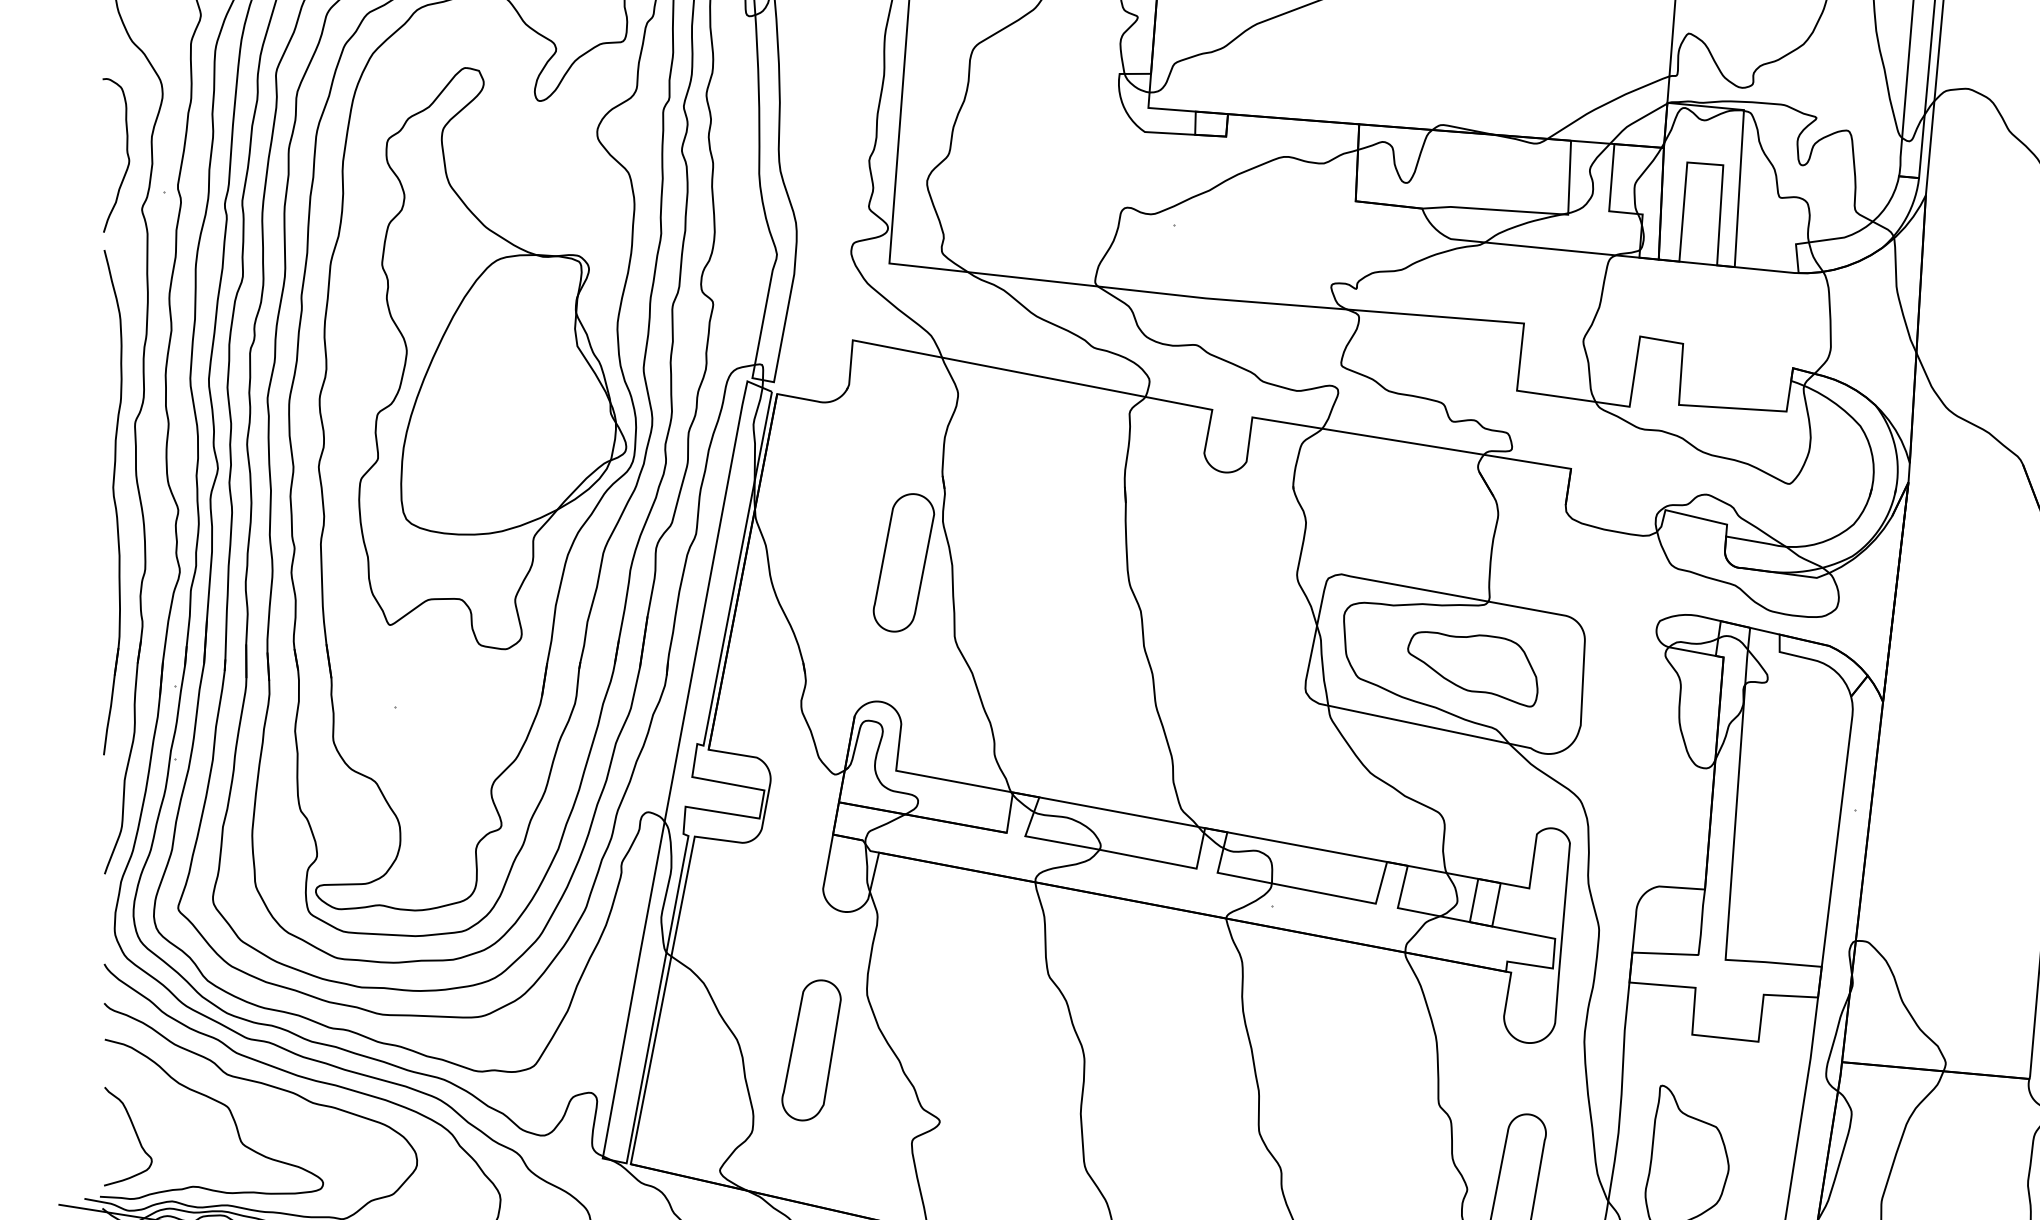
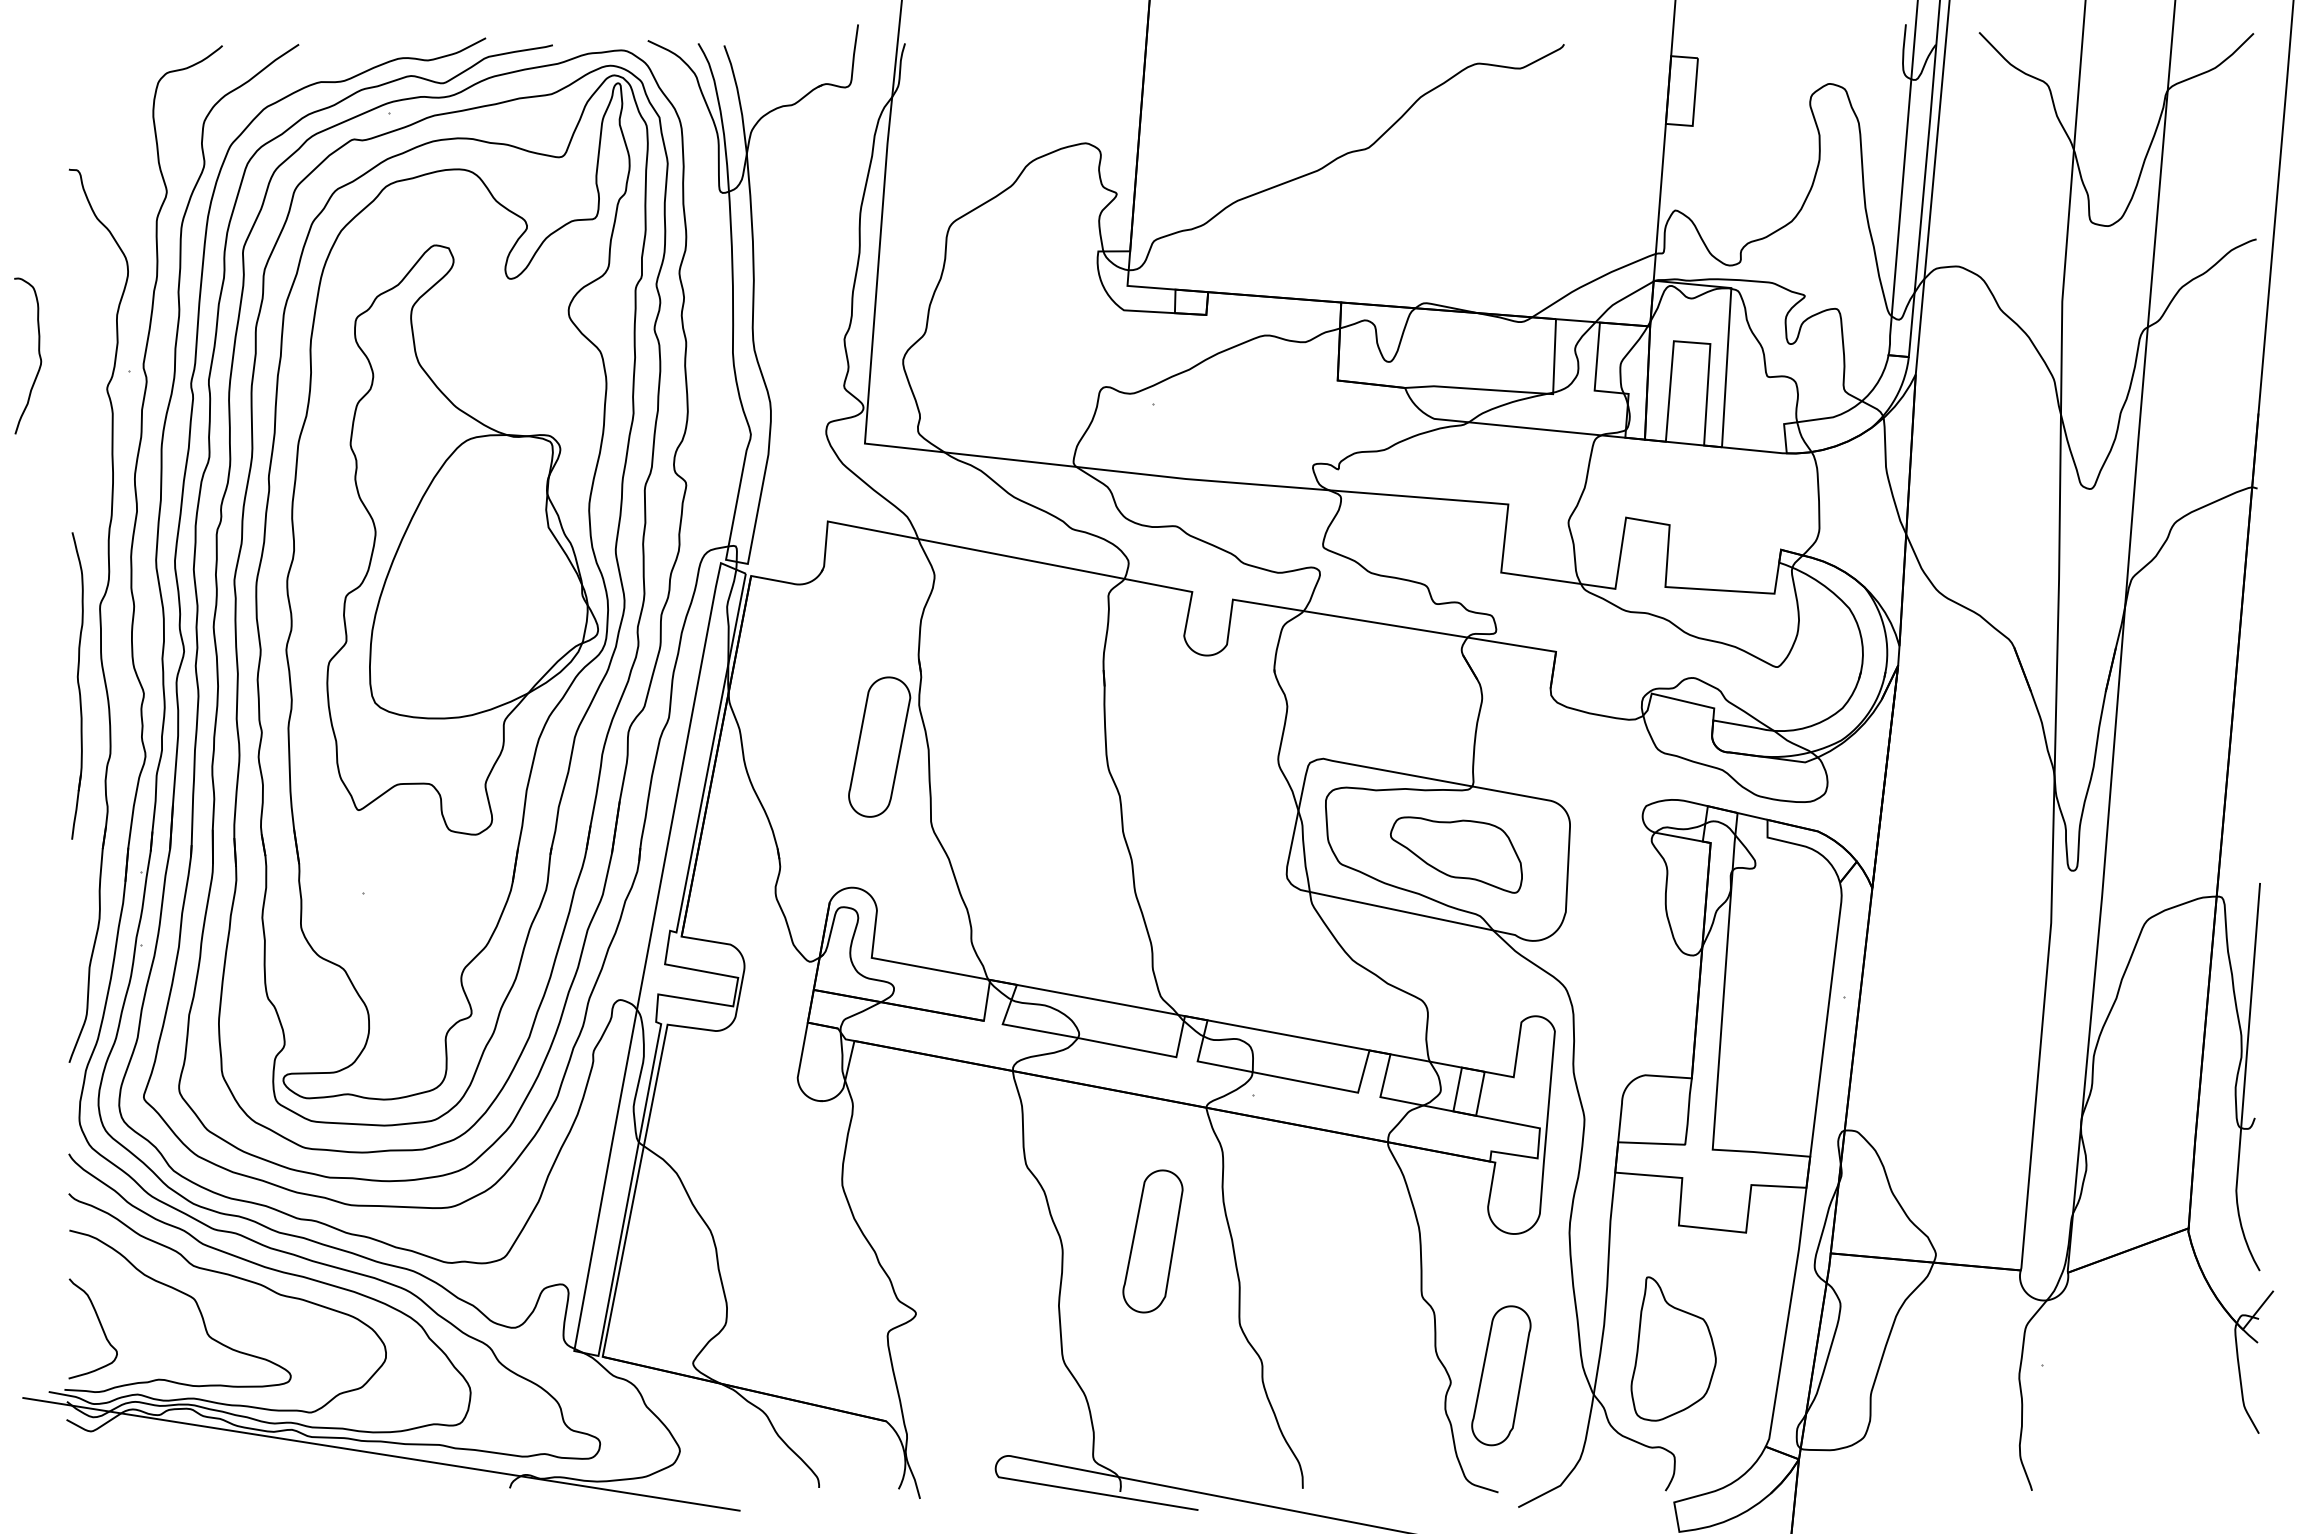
curve: (126, 153) -> (38, 354), moved
part: (112, 502) -> (77, 685), size x0.6
part: (811, 1050) -> (1152, 1241), moved

